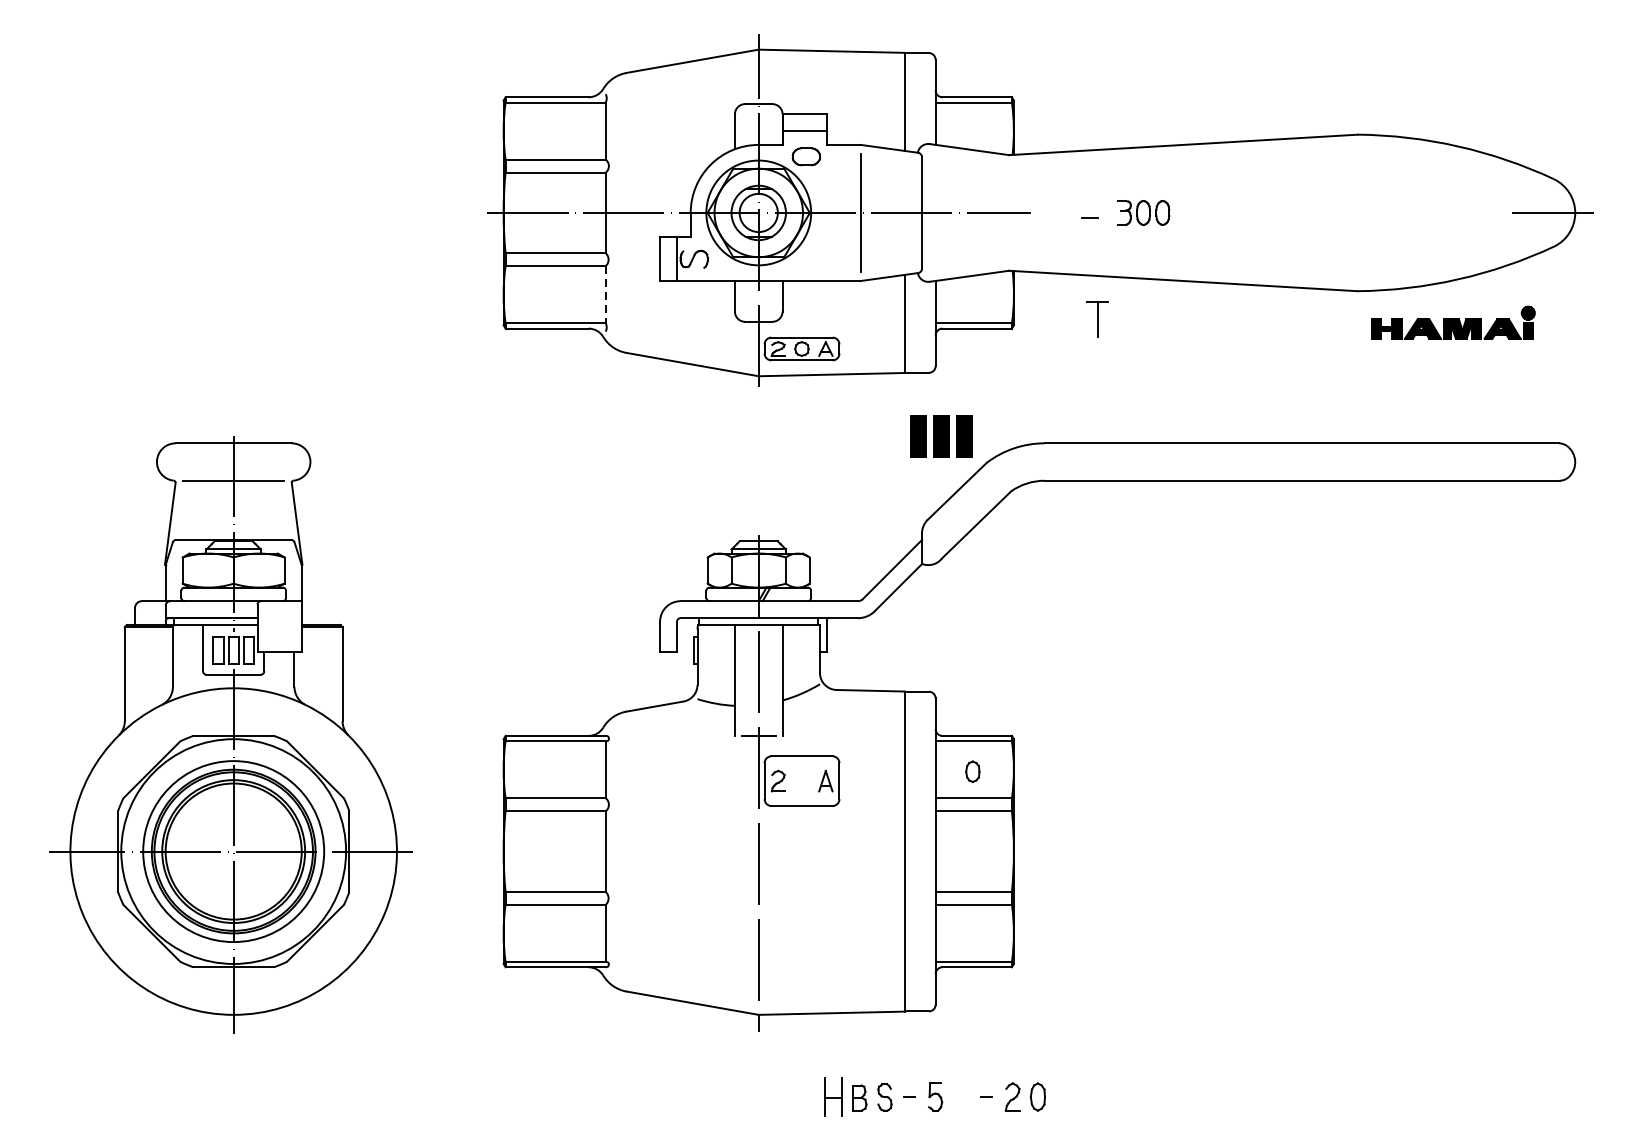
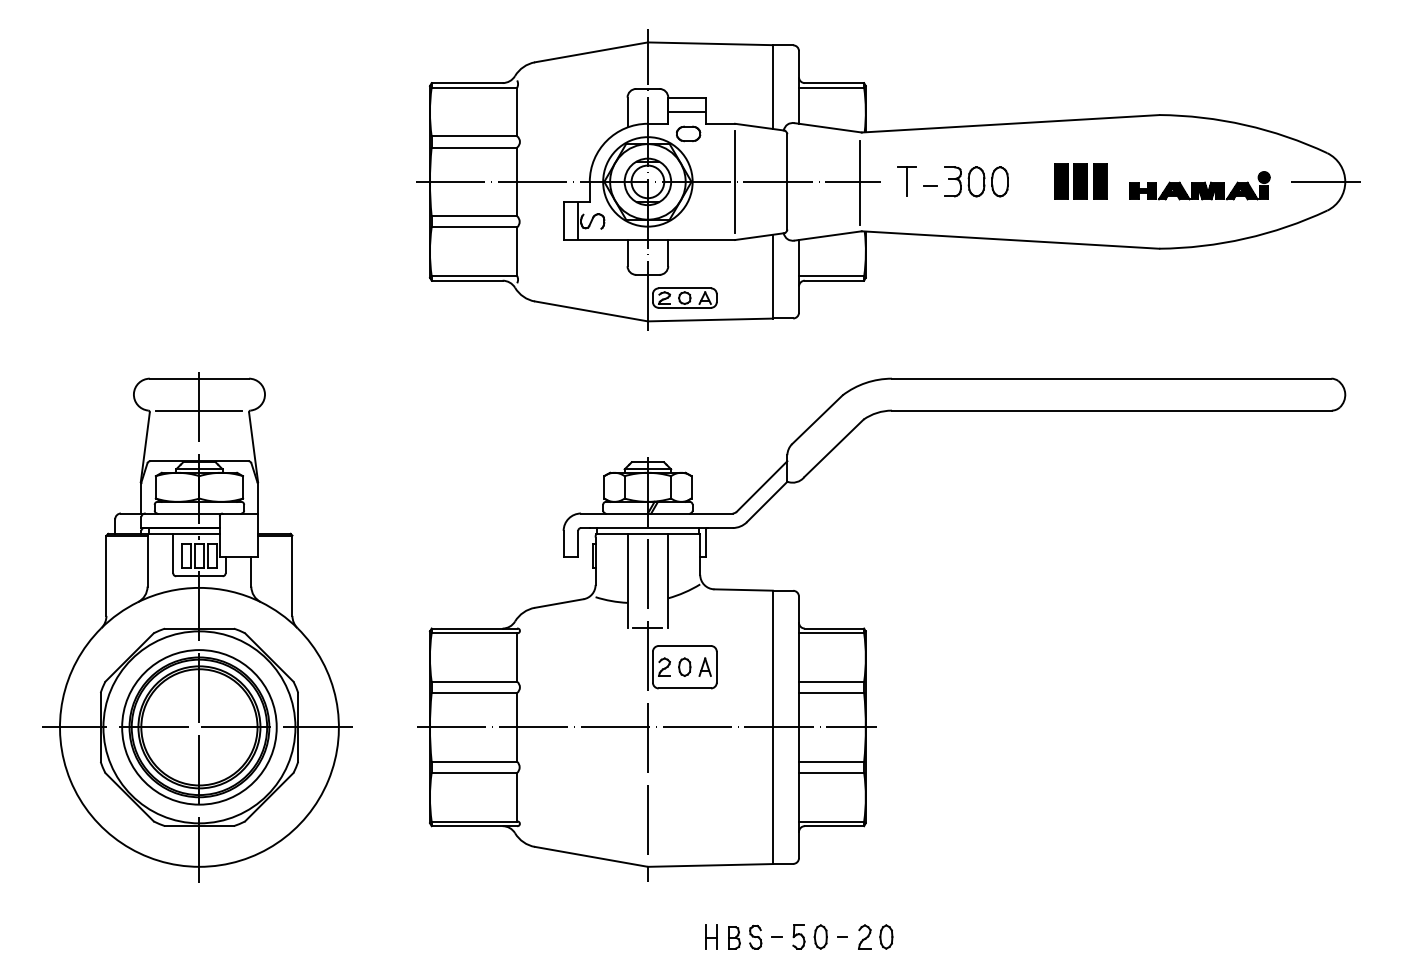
part: (1143, 212) -> (976, 181), size x1.43
line: (1006, 213) -> (859, 182), added
line: (606, 295) -> (517, 252), dashed -> solid
part: (1096, 319) -> (906, 181), moved
part: (1452, 322) -> (1199, 185), moved
part: (940, 436) -> (1080, 181), moved
part: (972, 770) -> (684, 666), moved
line: (757, 851) -> (646, 727), added
part: (833, 1096) -> (711, 936), size x0.71
part: (960, 1096) -> (820, 936), added

